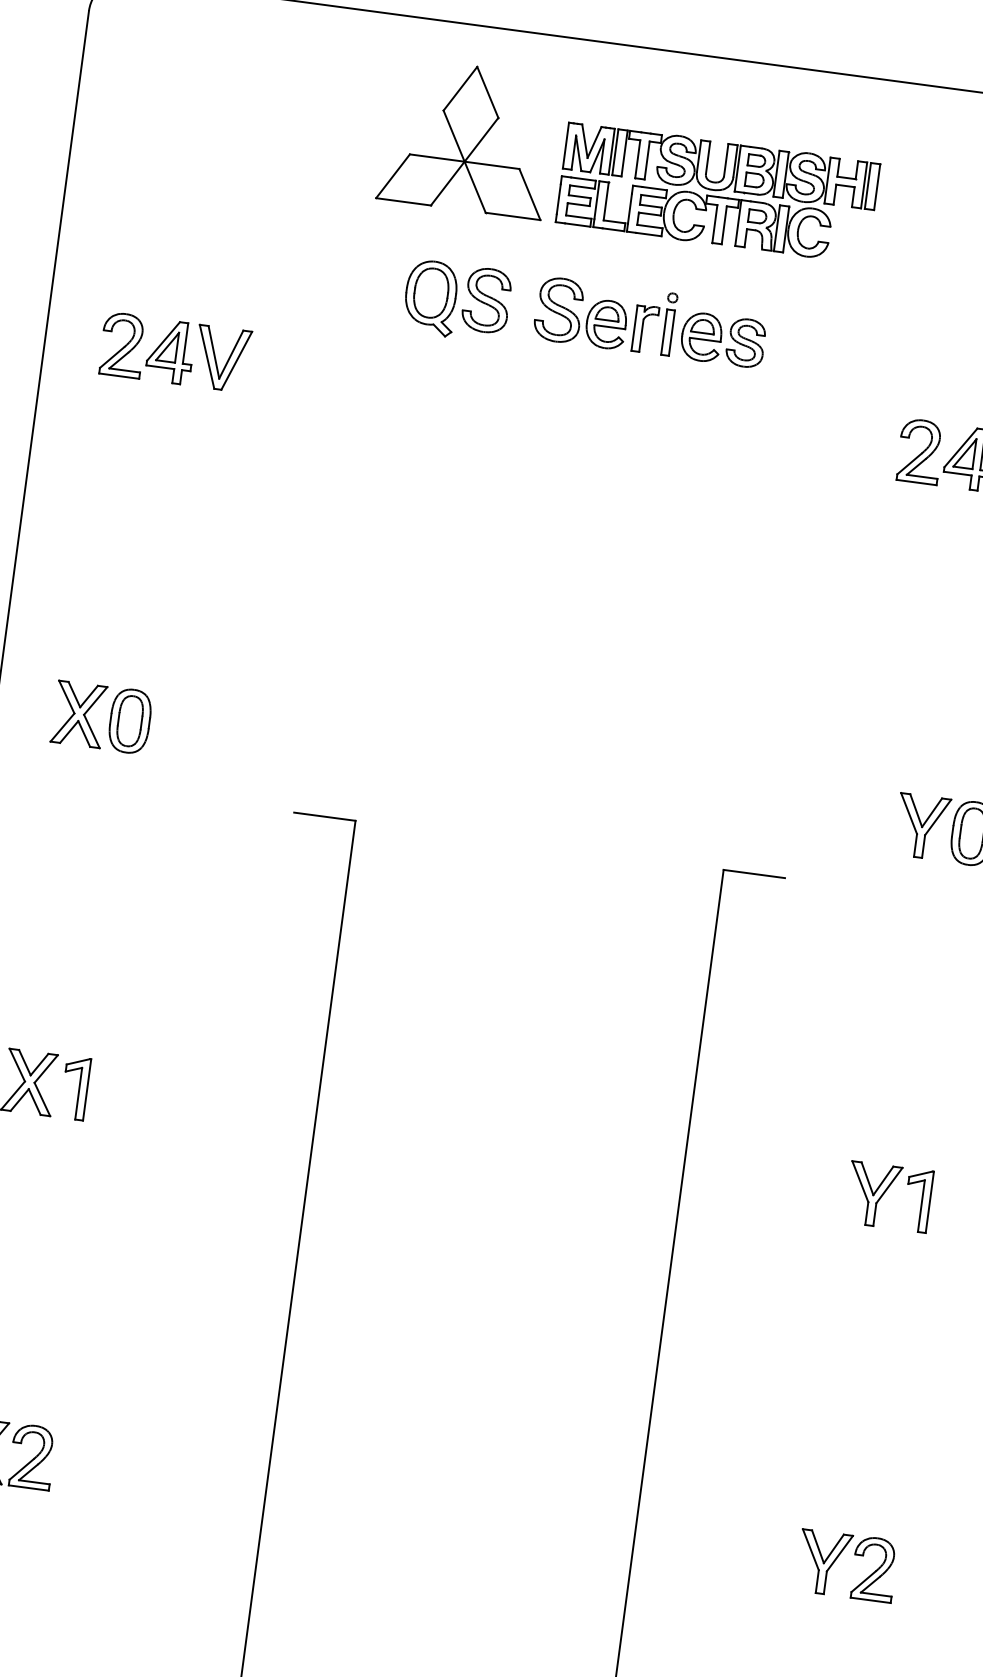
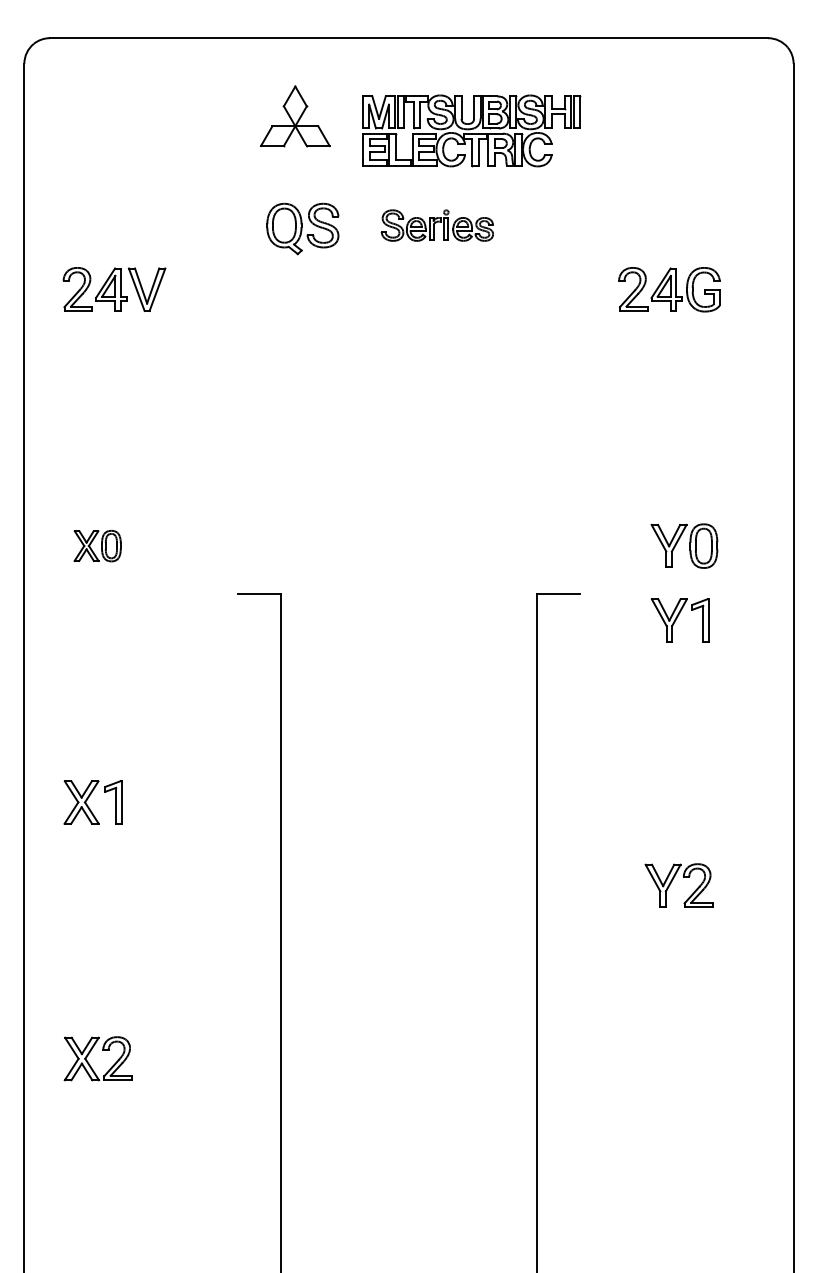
part: (468, 138) -> (295, 116), size x0.6
part: (651, 322) -> (437, 225), size x0.7
part: (101, 716) -> (97, 545), size x0.7
part: (889, 1197) -> (680, 620), moved
part: (838, 1558) -> (672, 881), moved

